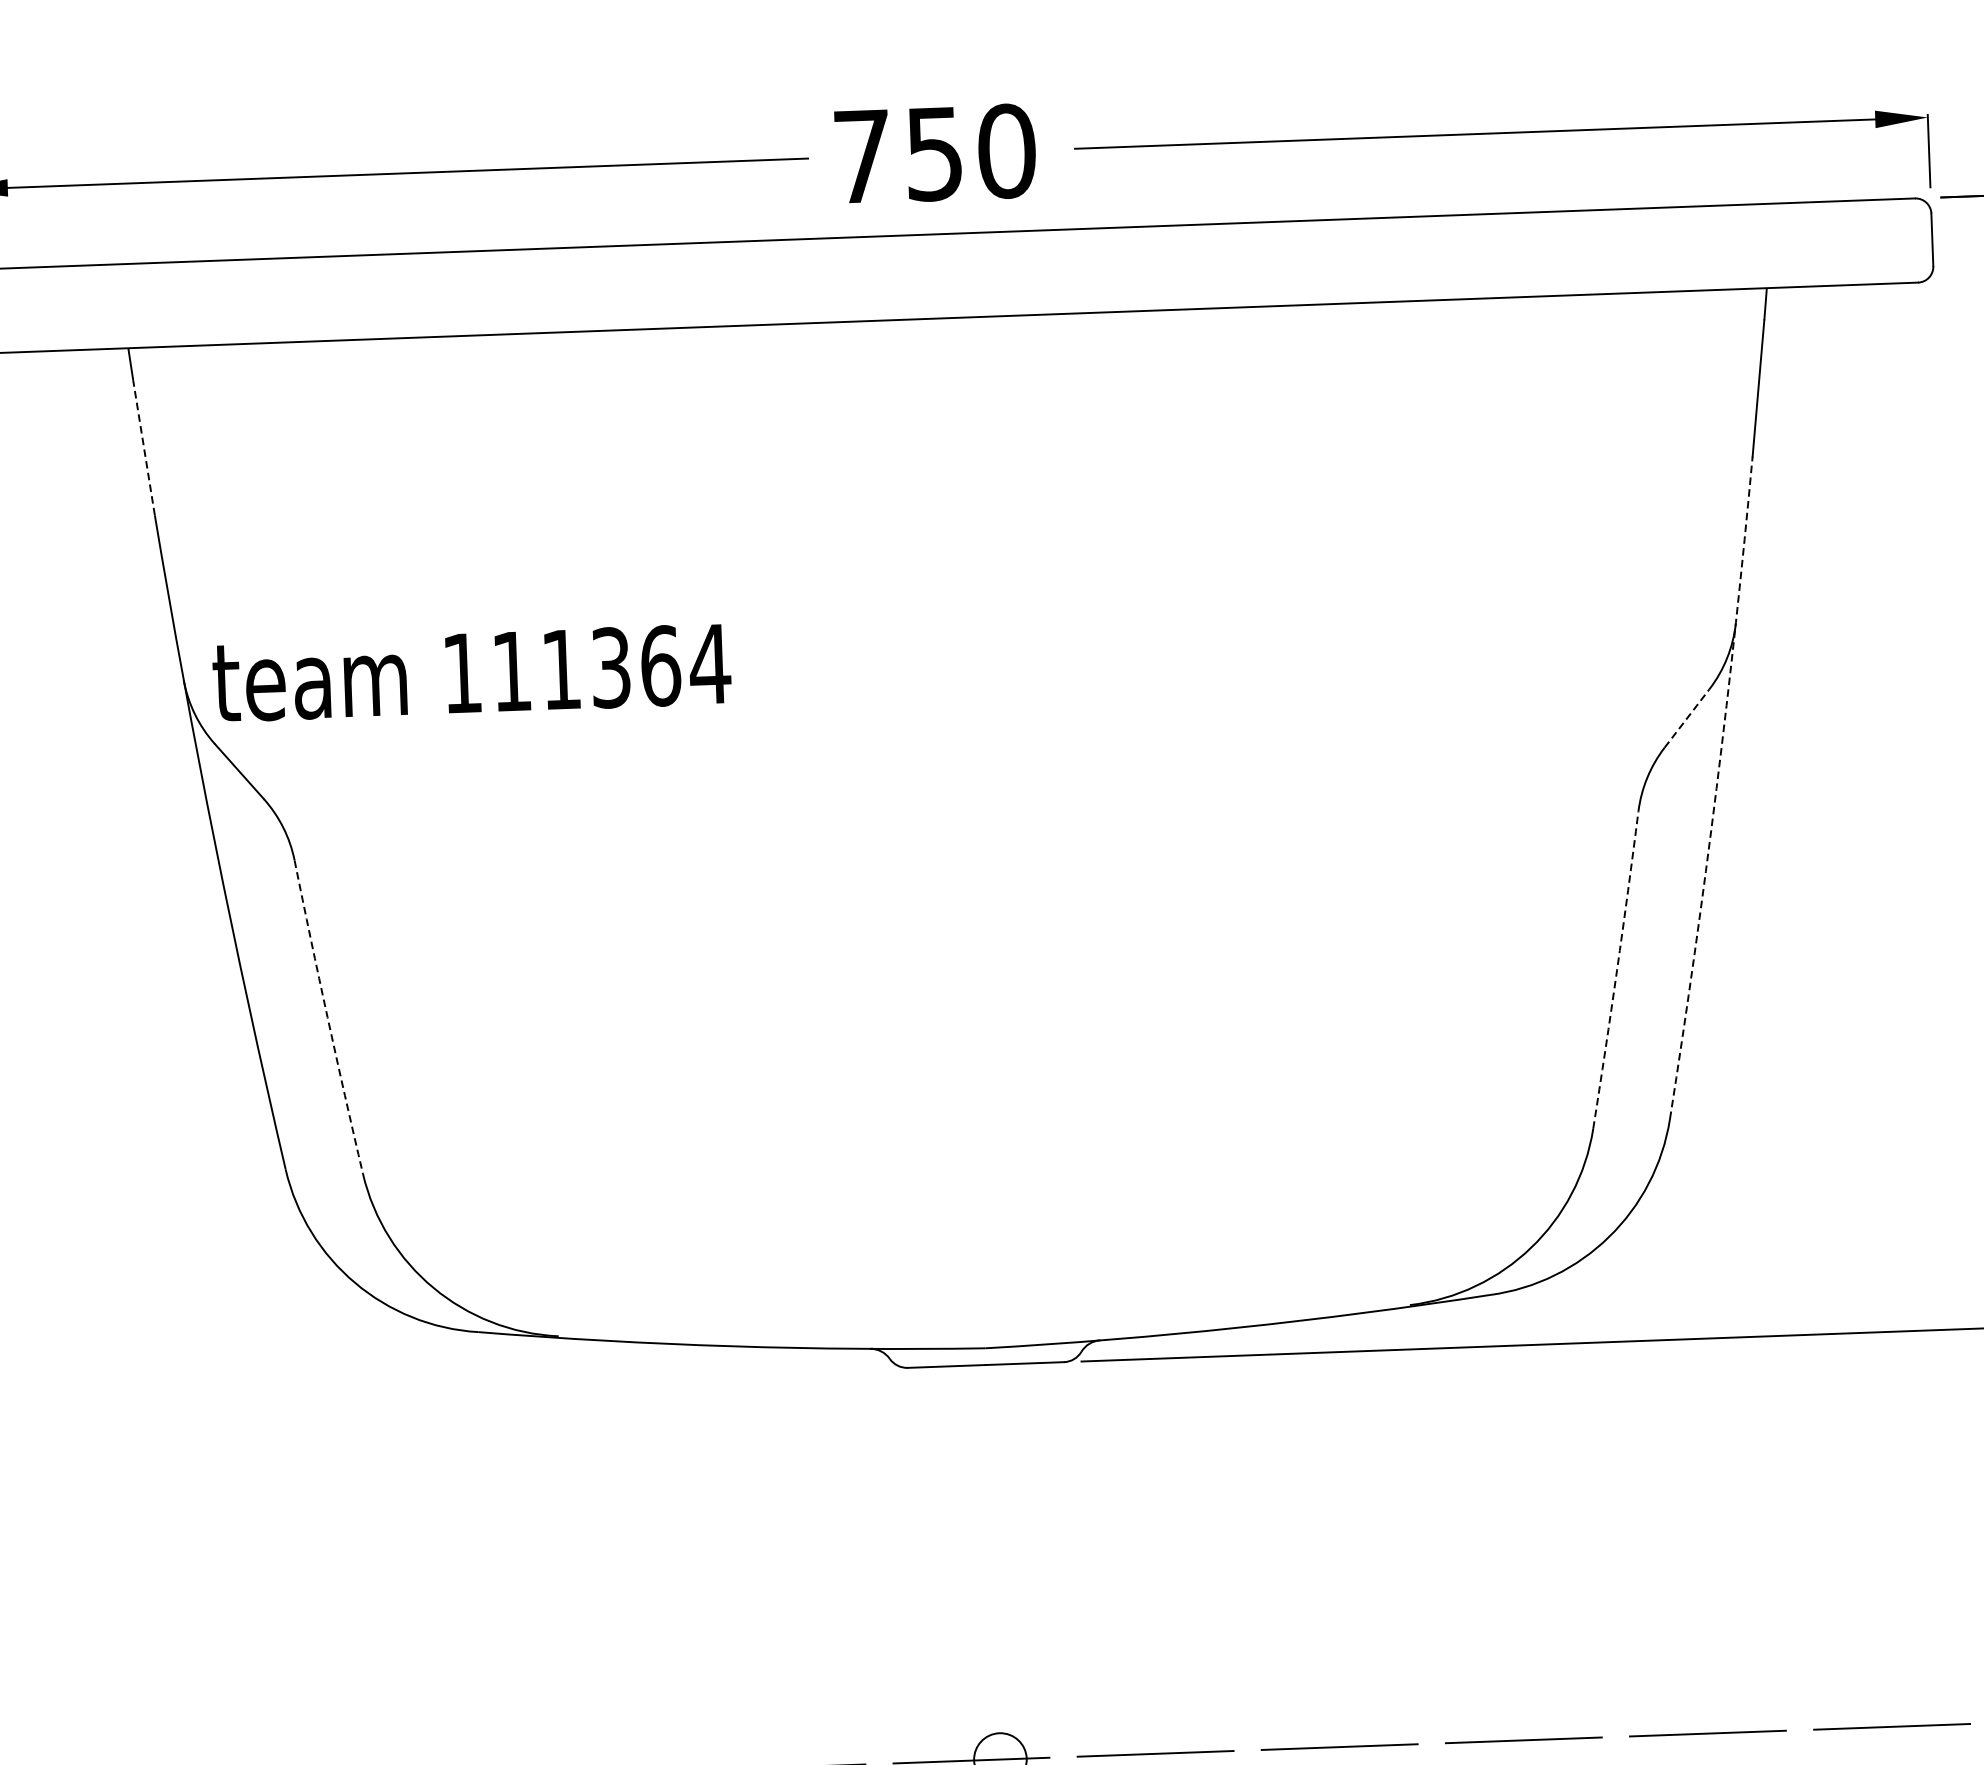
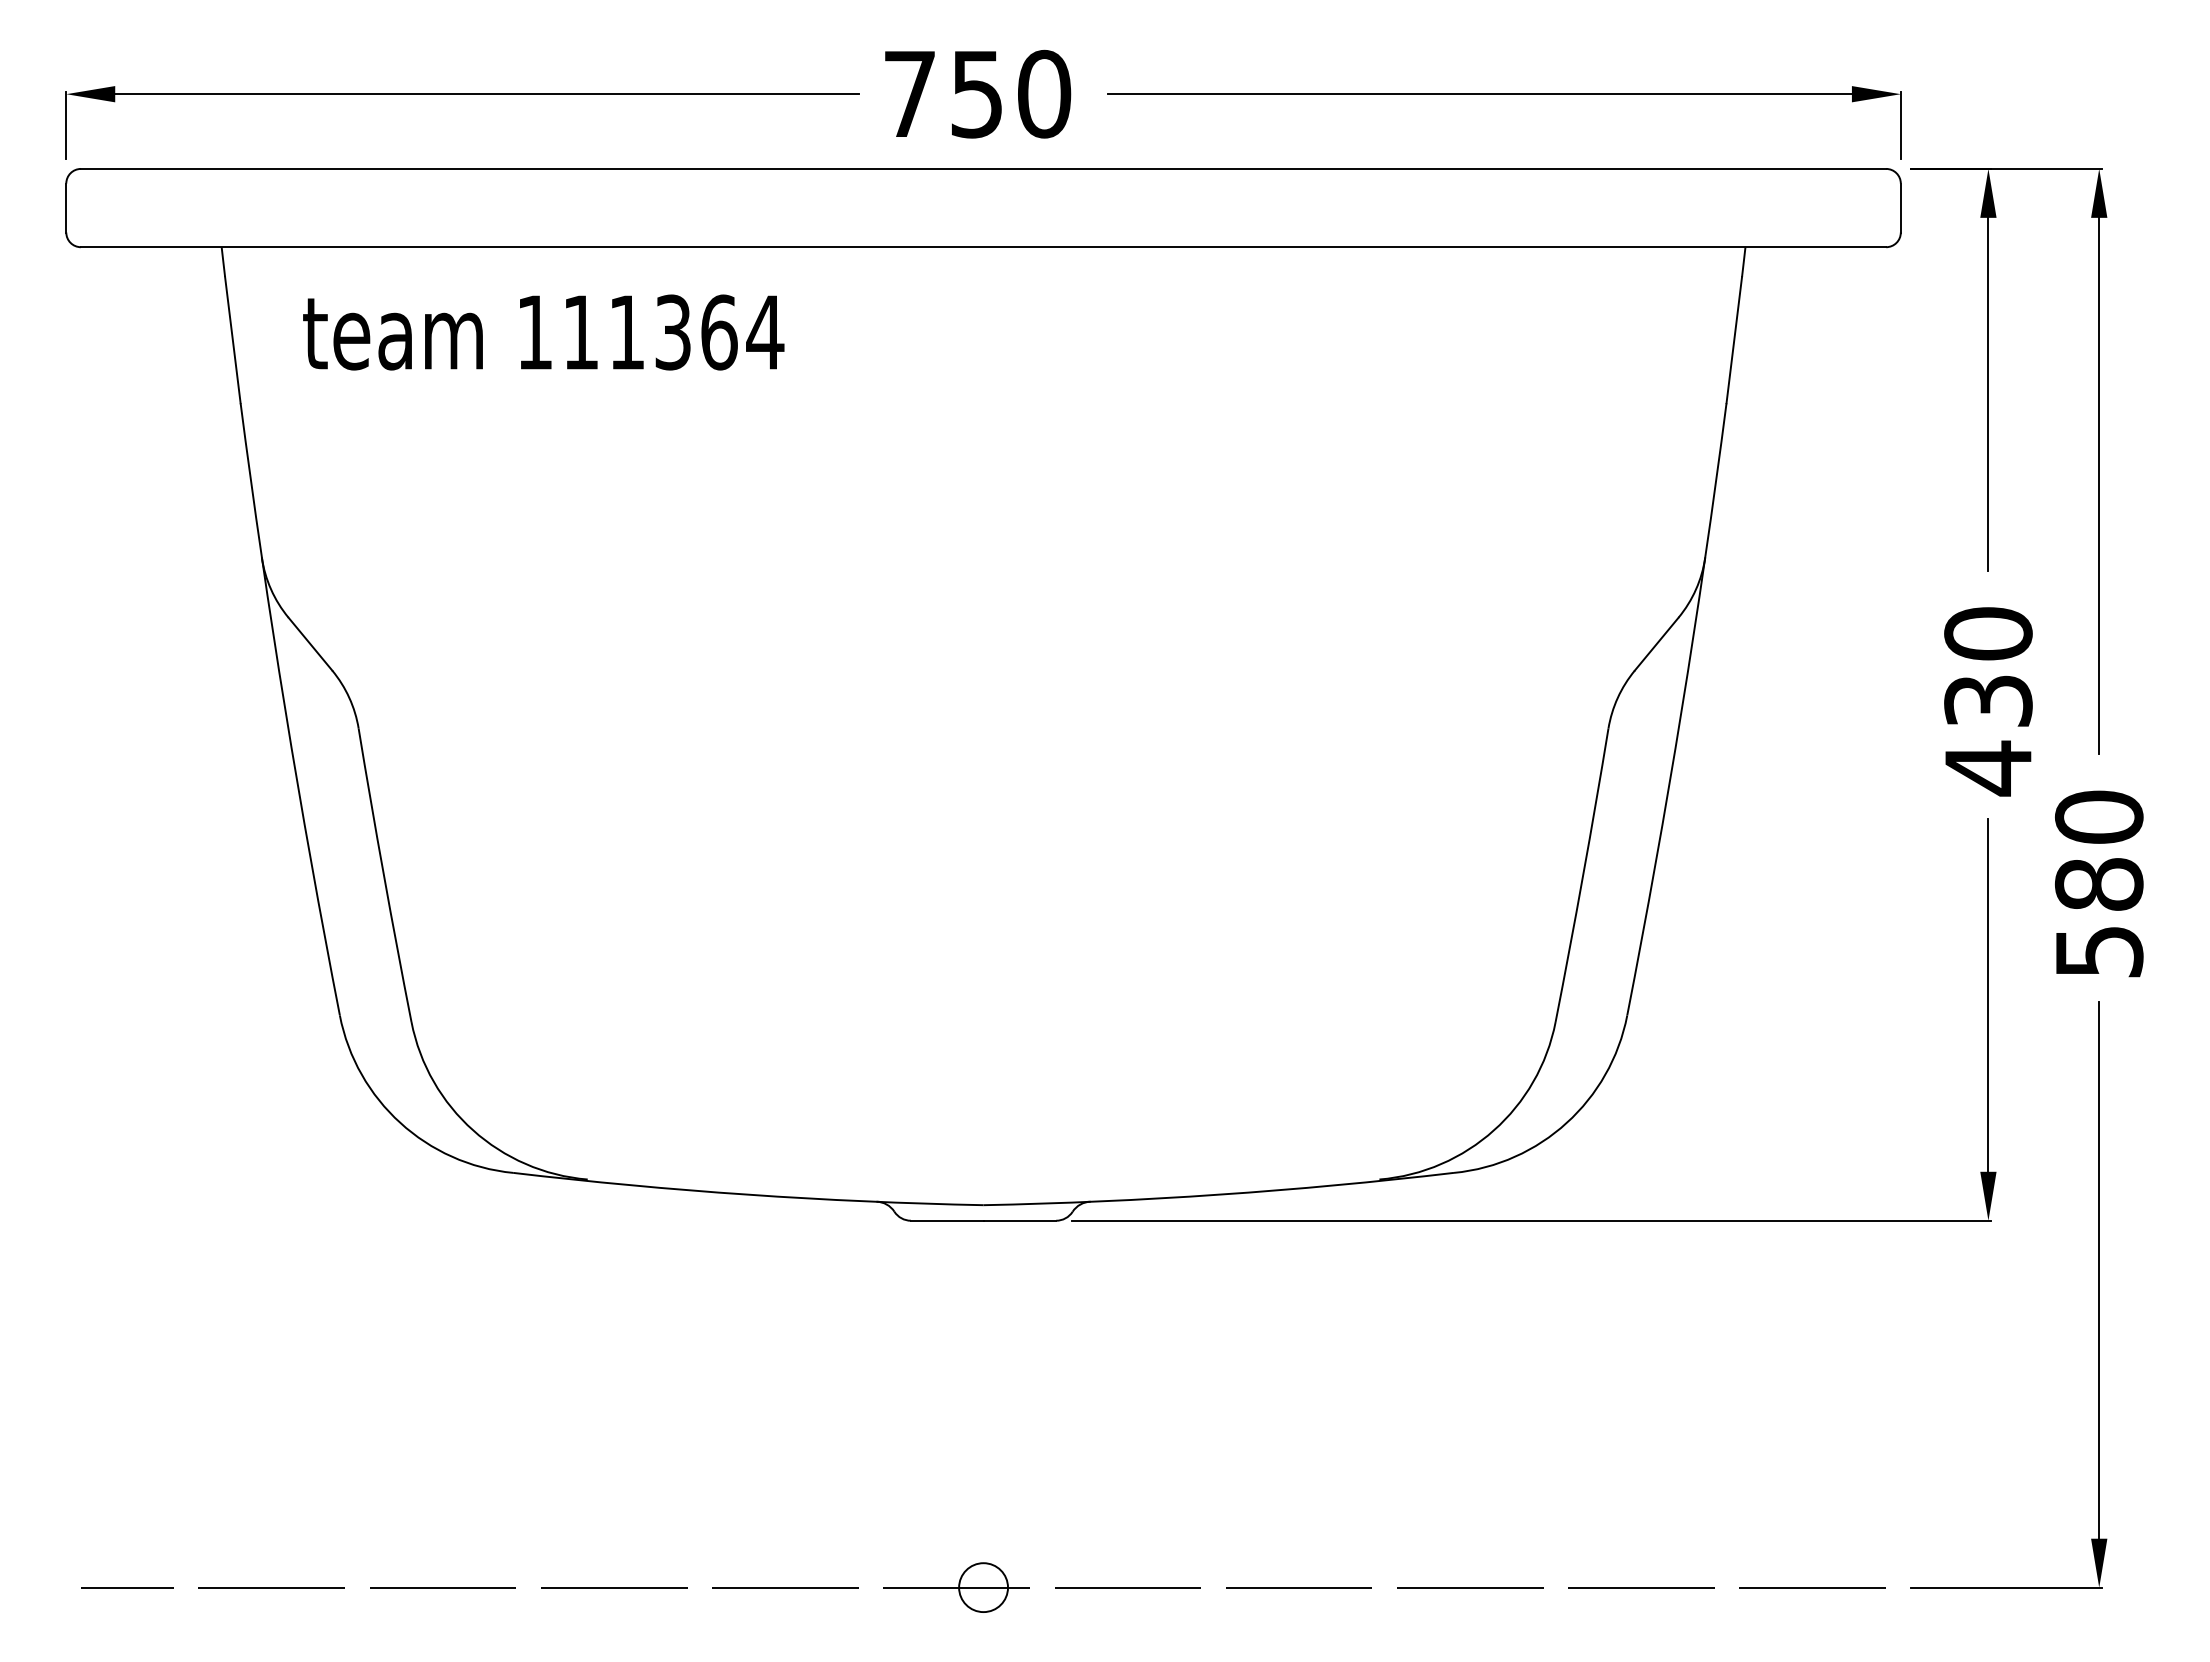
line: (143, 448) -> (232, 340), dashed -> solid
text: (471, 672) -> (543, 332), moved
line: (1687, 717) -> (1657, 643), dashed -> solid
arc: (1716, 788) -> (1681, 710), dashed -> solid
arc: (1617, 970) -> (1583, 875), dashed -> solid
arc: (327, 1017) -> (383, 875), dashed -> solid

